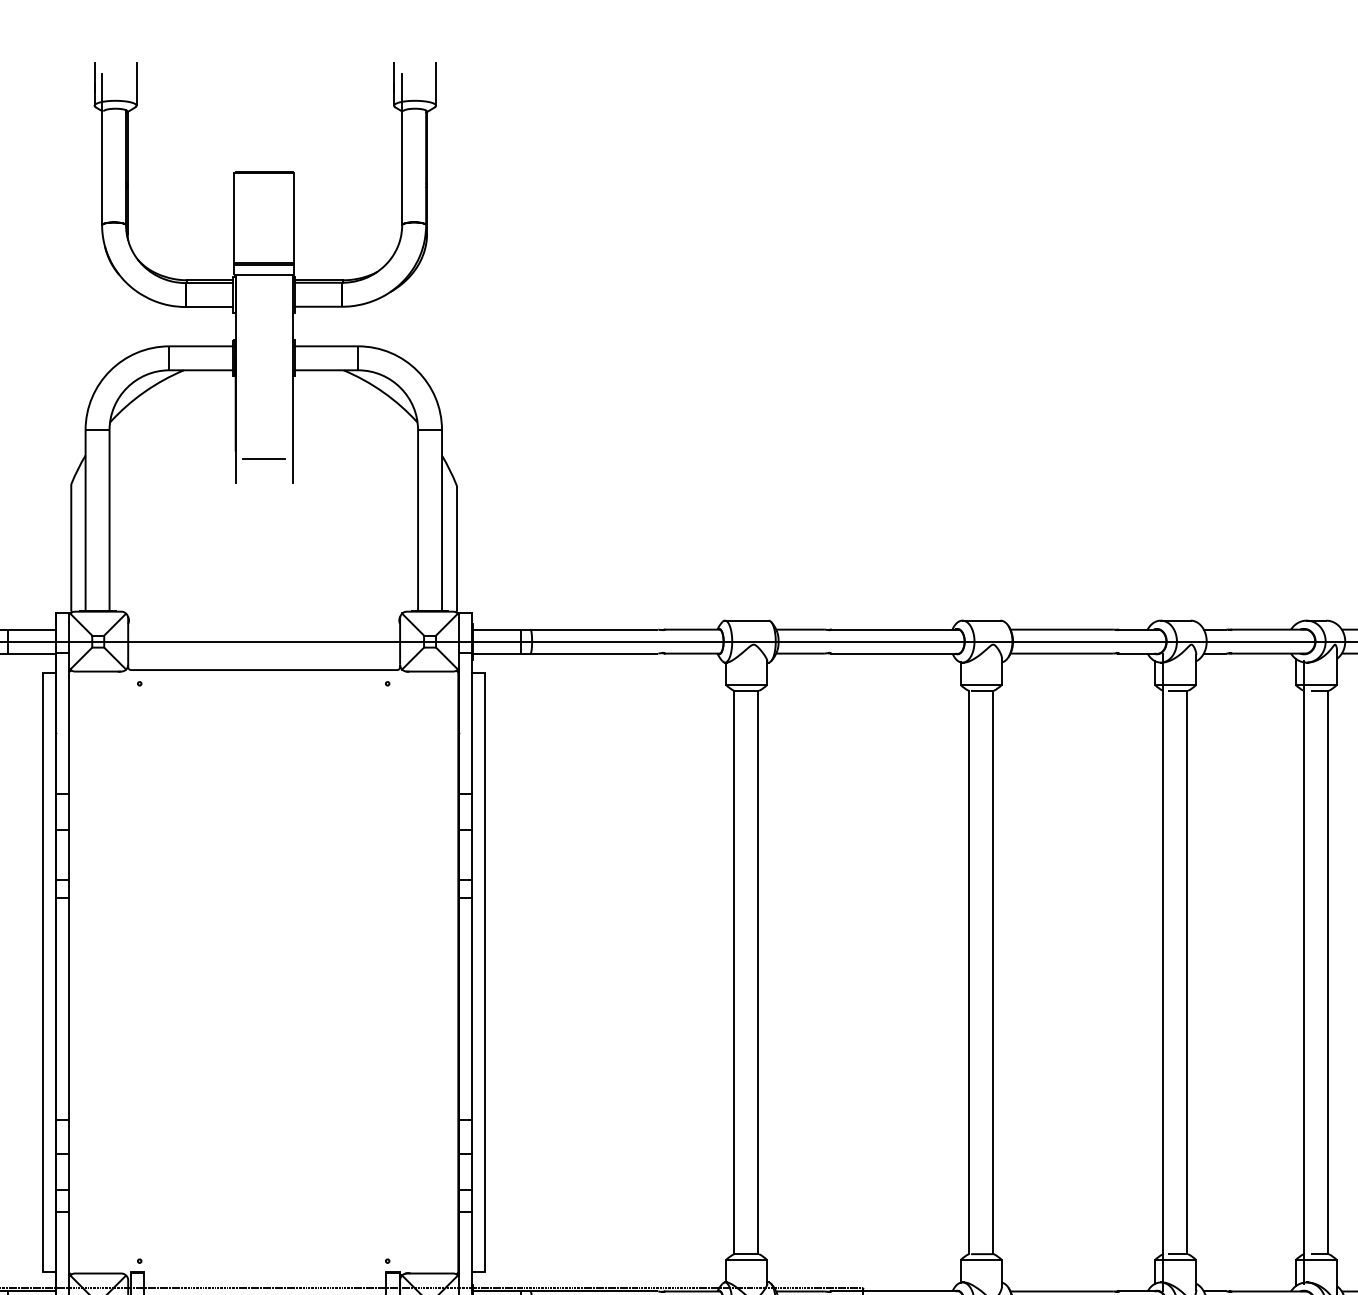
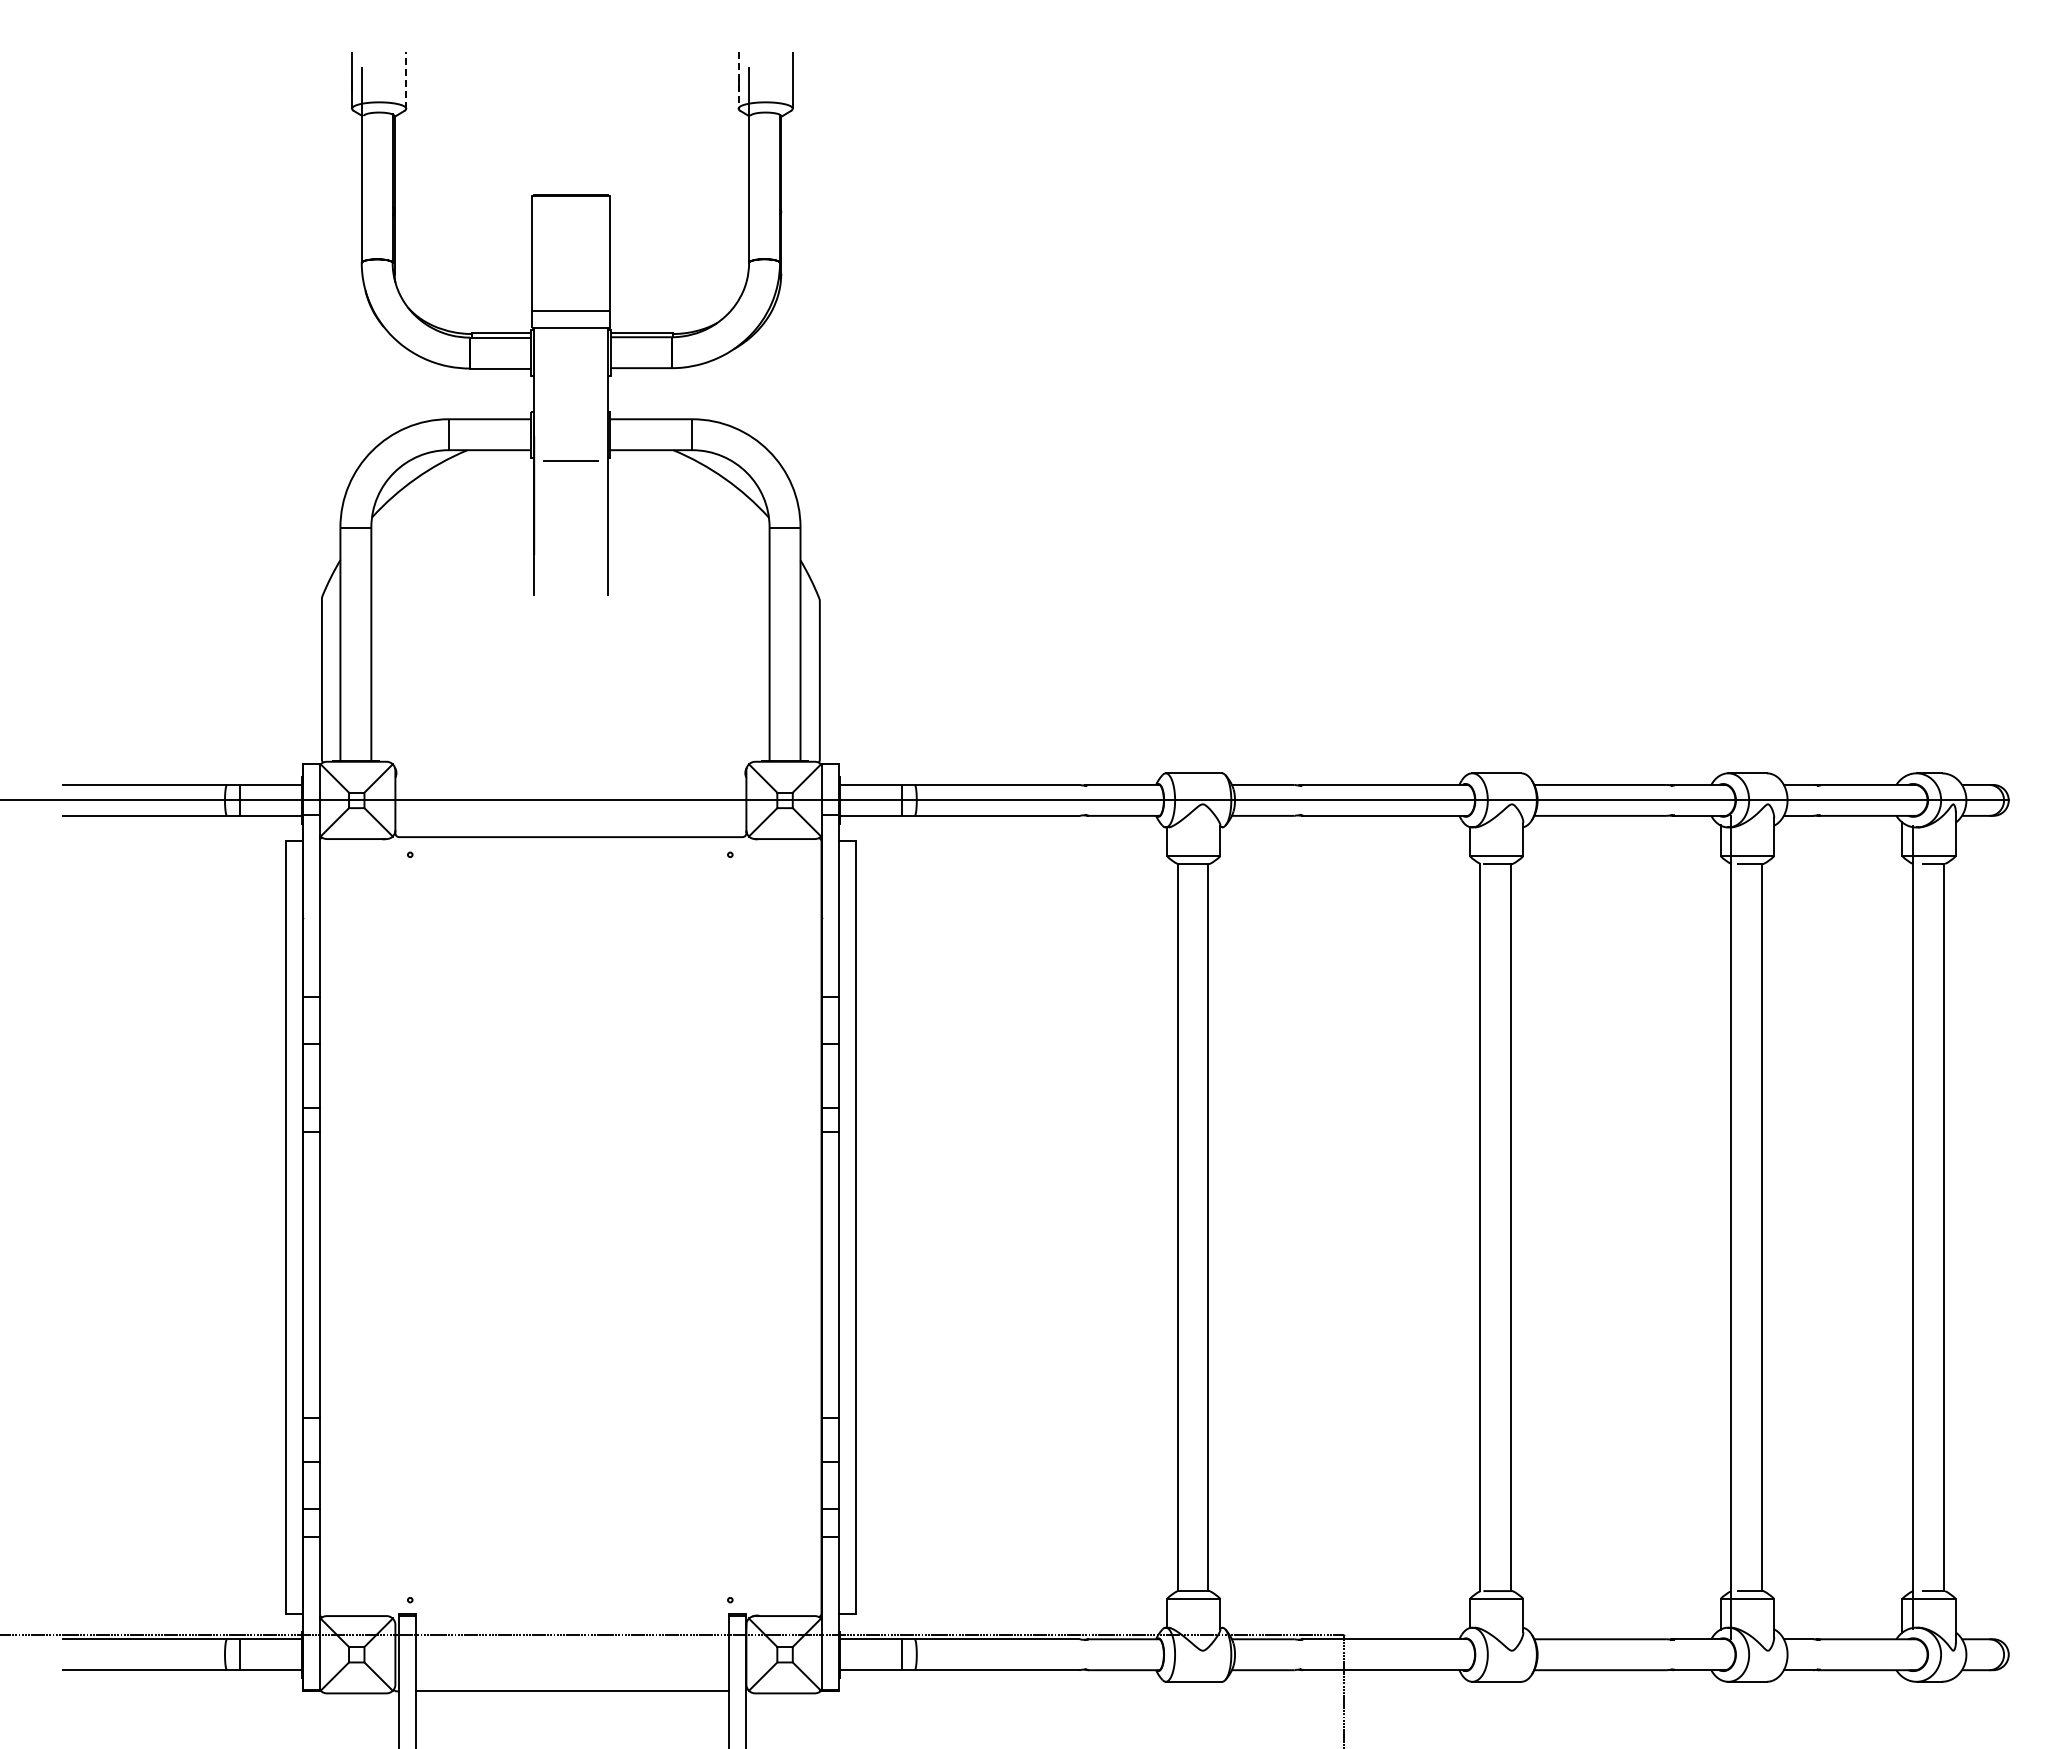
line: (136, 83) -> (406, 80), solid -> dashed
line: (393, 83) -> (738, 80), solid -> dashed
line: (263, 265) -> (570, 314), removed
line: (263, 458) -> (570, 460), moved

